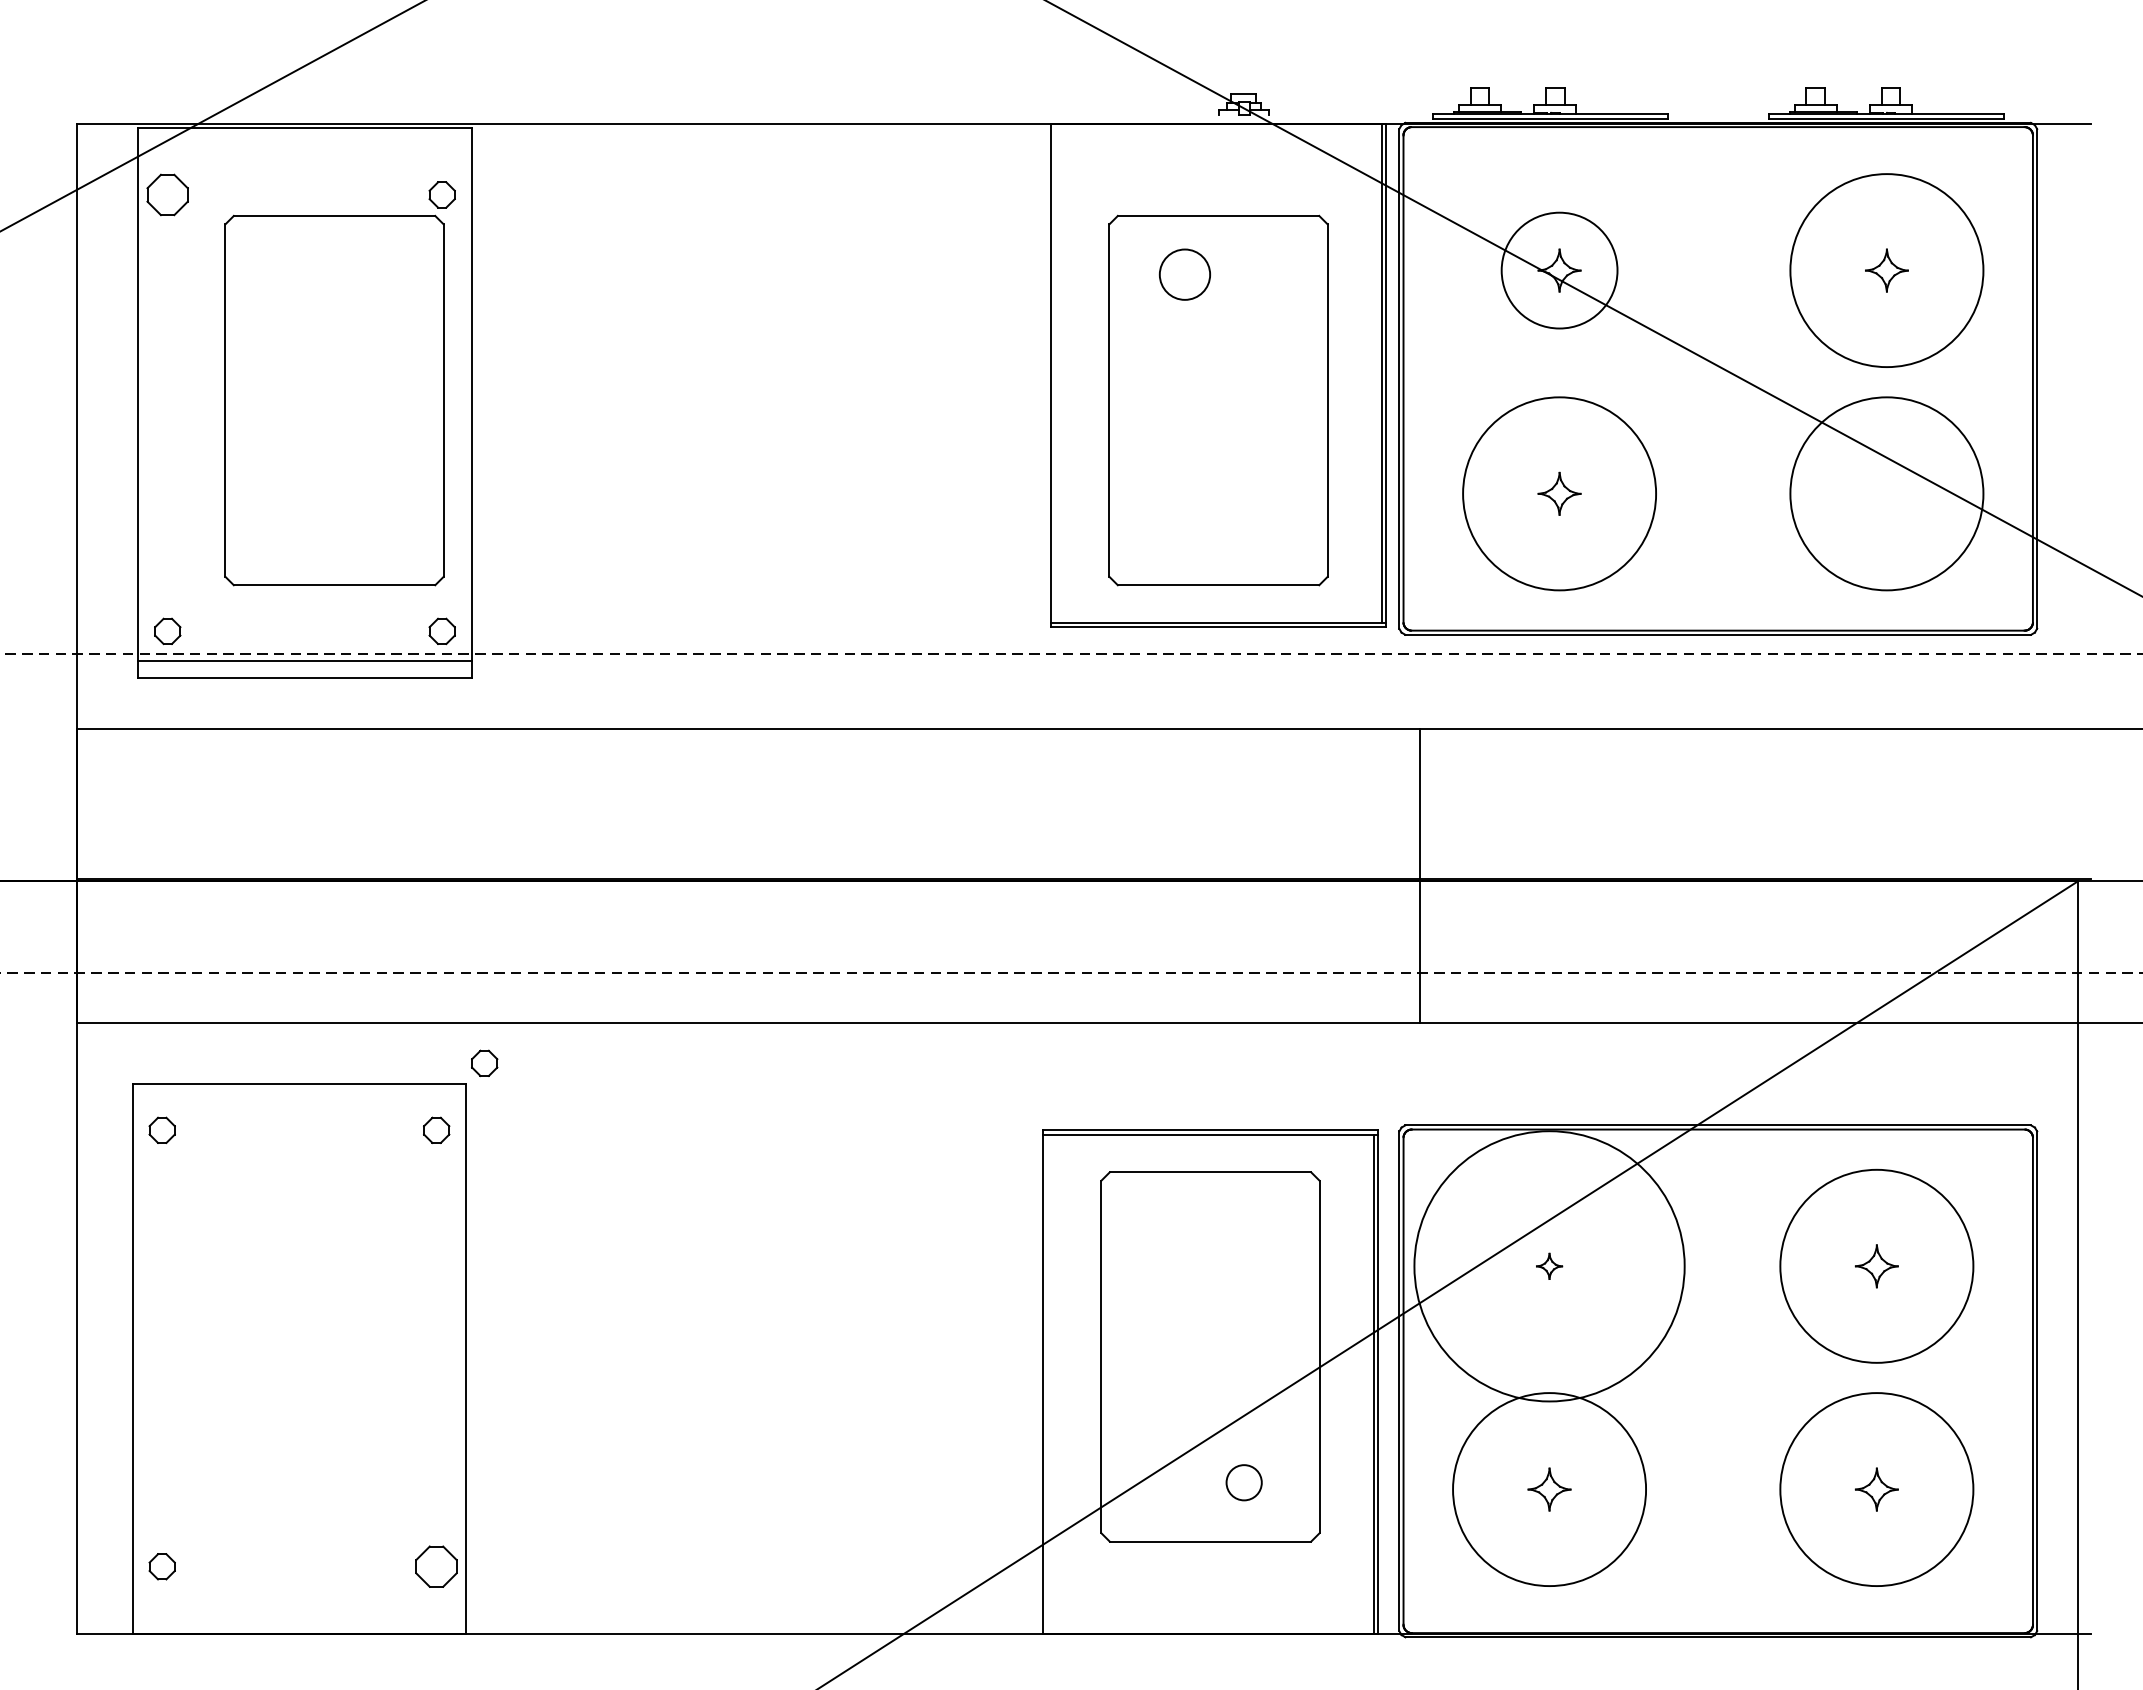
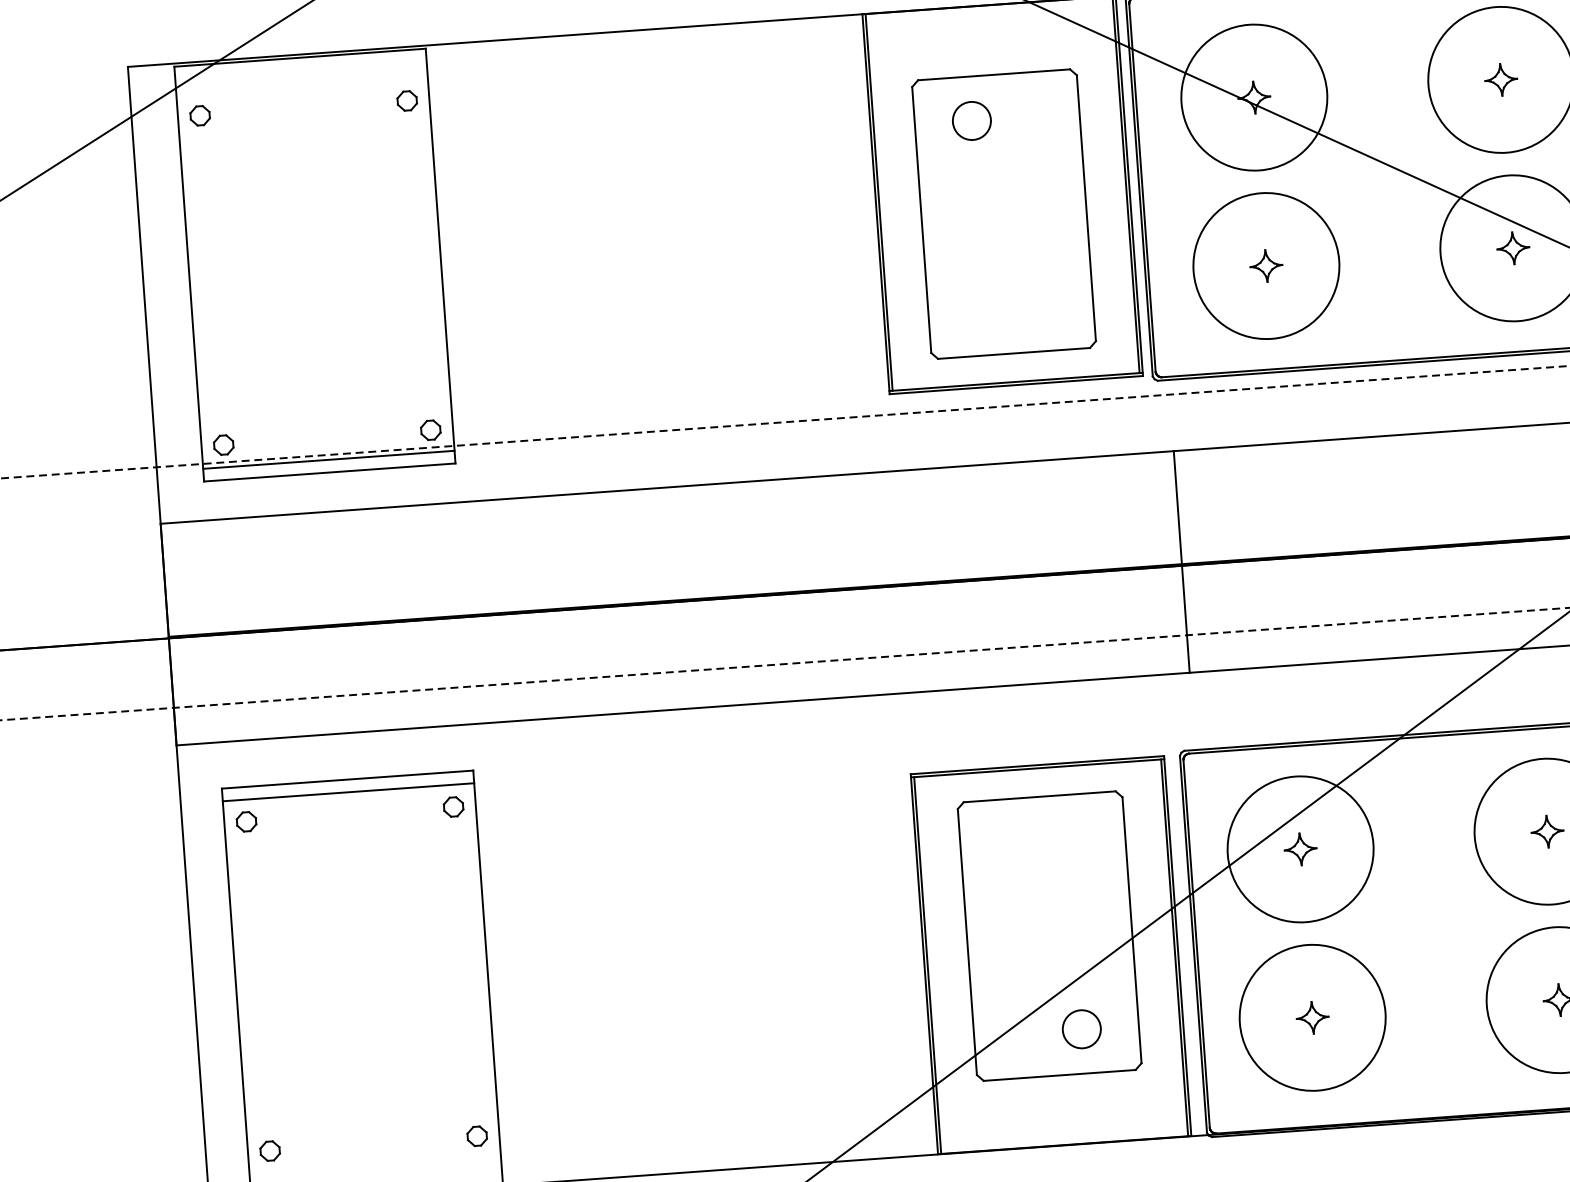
part: (167, 194) -> (199, 115), size x0.62
circle: (1559, 270) -> (1254, 97), size x1.67
line: (1054, 373) -> (878, 202), added
part: (334, 400) -> (337, 261), removed
part: (1886, 493) -> (1513, 248), added
part: (484, 1062) -> (486, 753), removed
line: (299, 1101) -> (348, 792), added
circle: (1549, 1265) -> (1300, 848), size x0.71
part: (1549, 1266) -> (1300, 849), size x1.67
line: (1046, 1383) -> (927, 965), added
circle: (1244, 1482) -> (1082, 1028), size x1.43
part: (436, 1566) -> (477, 1136), size x0.62

